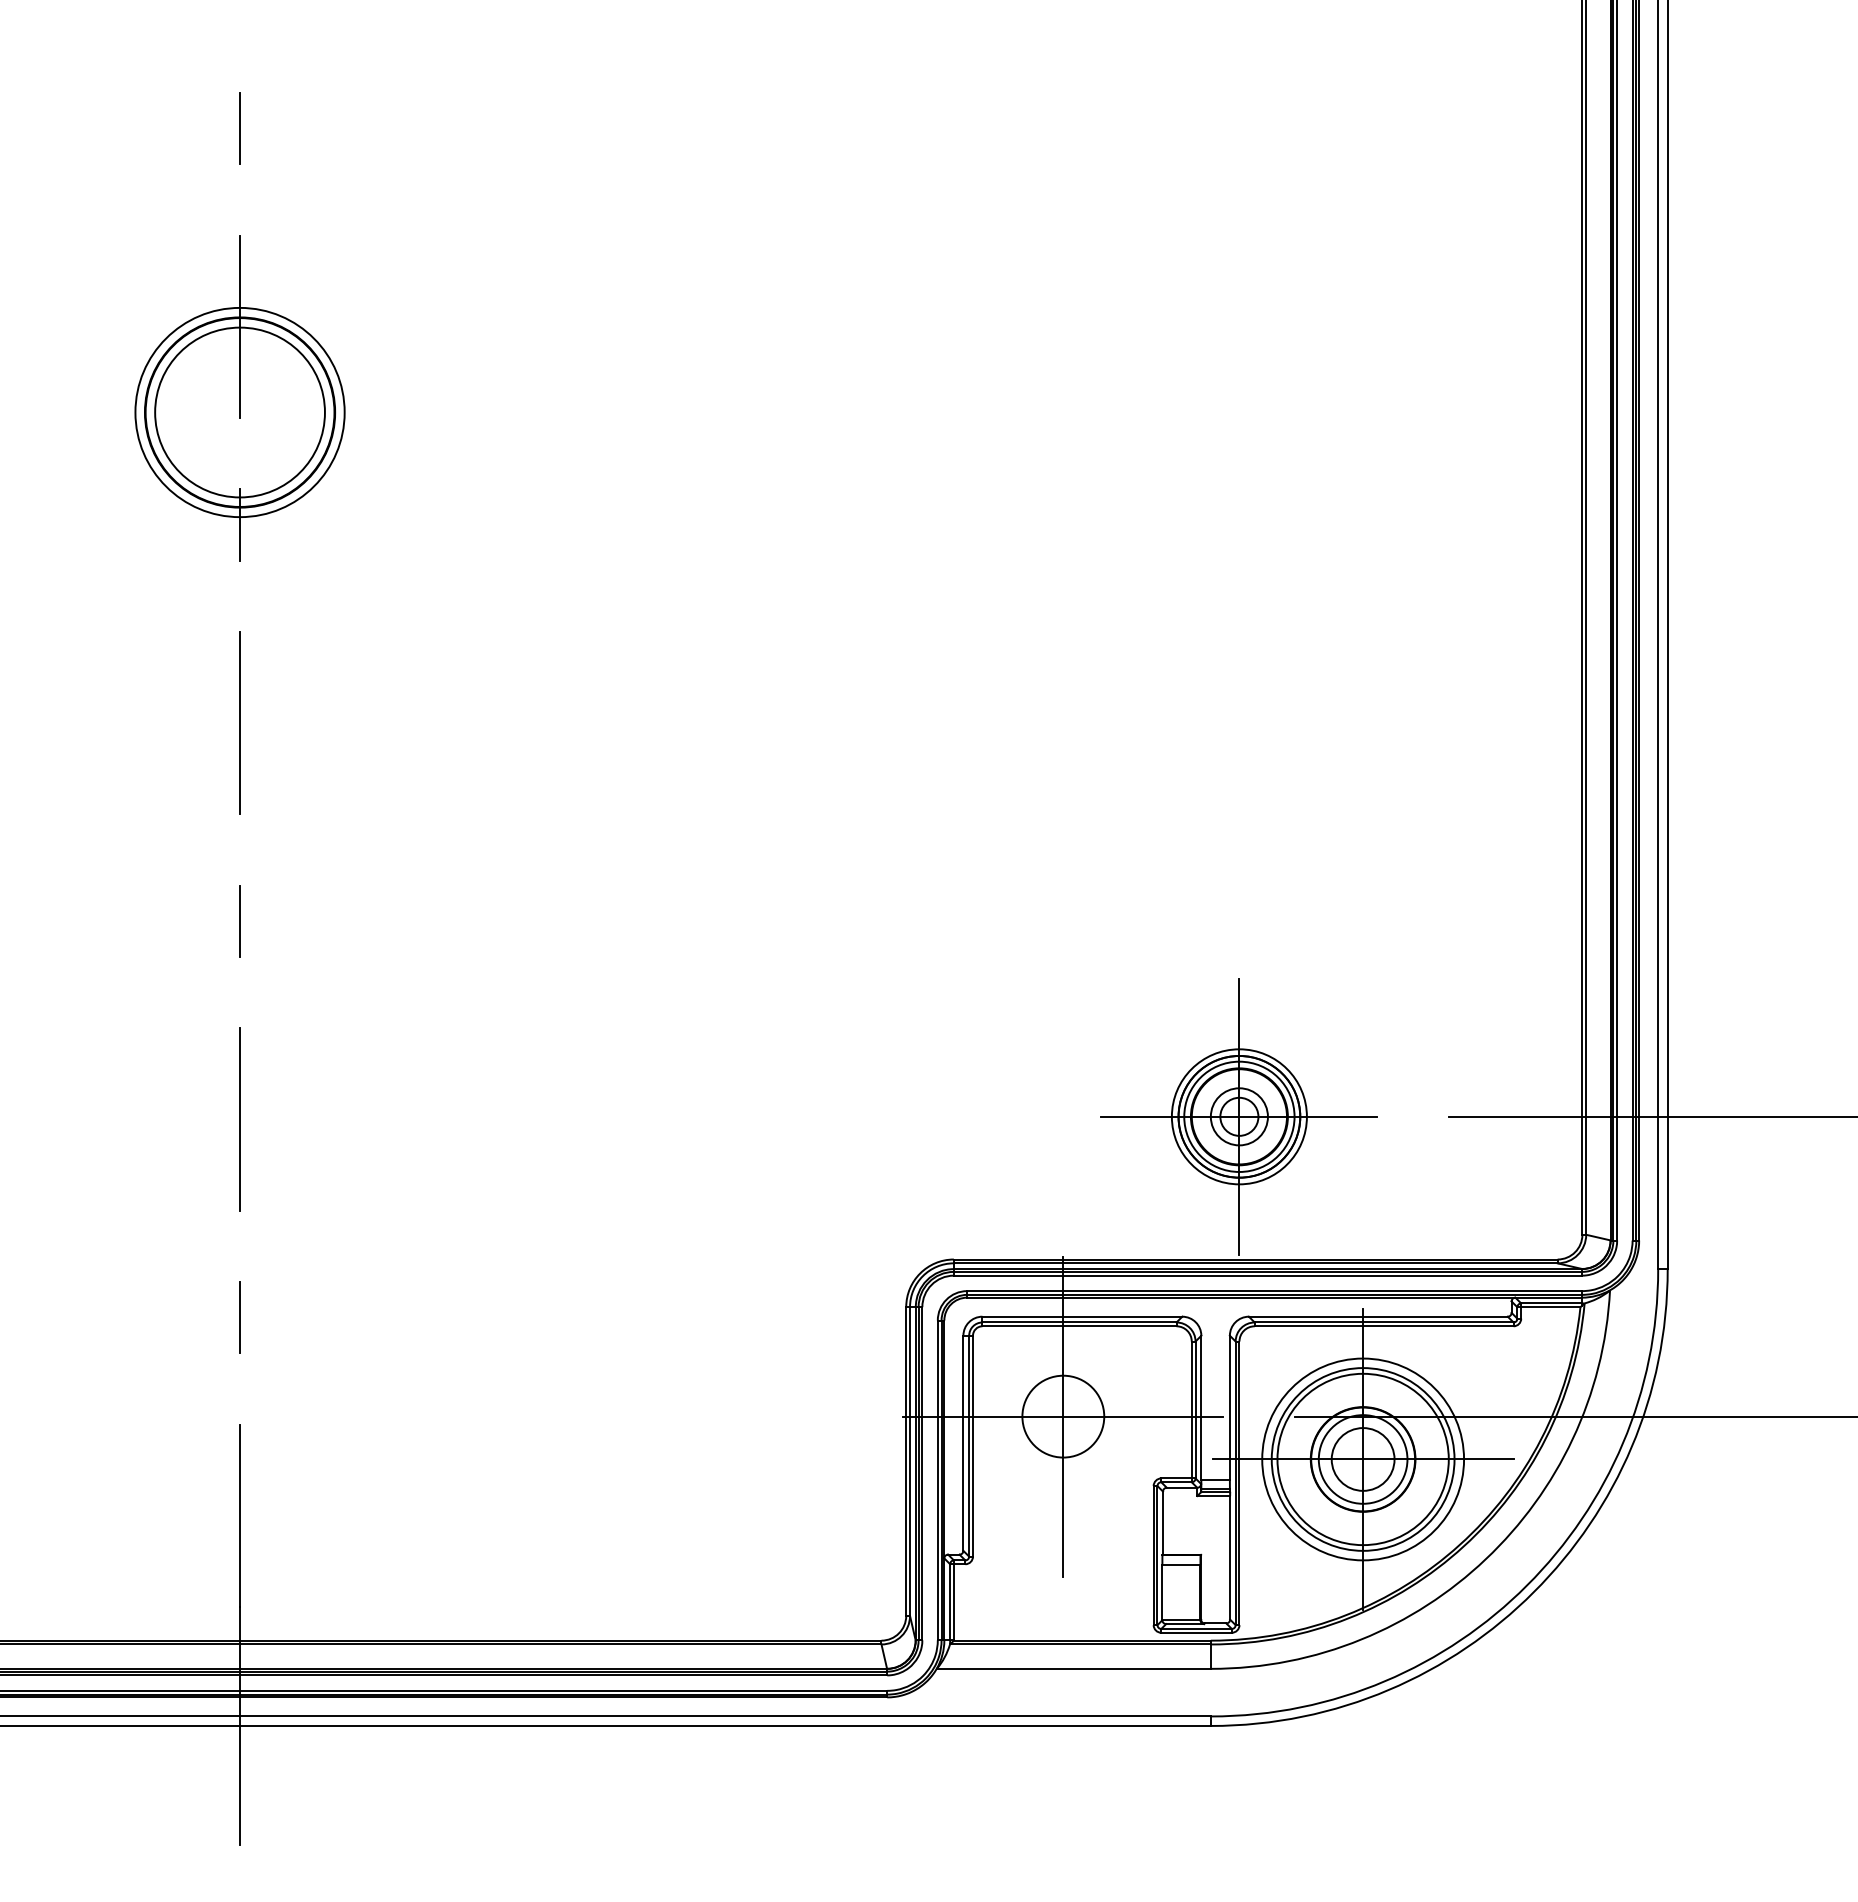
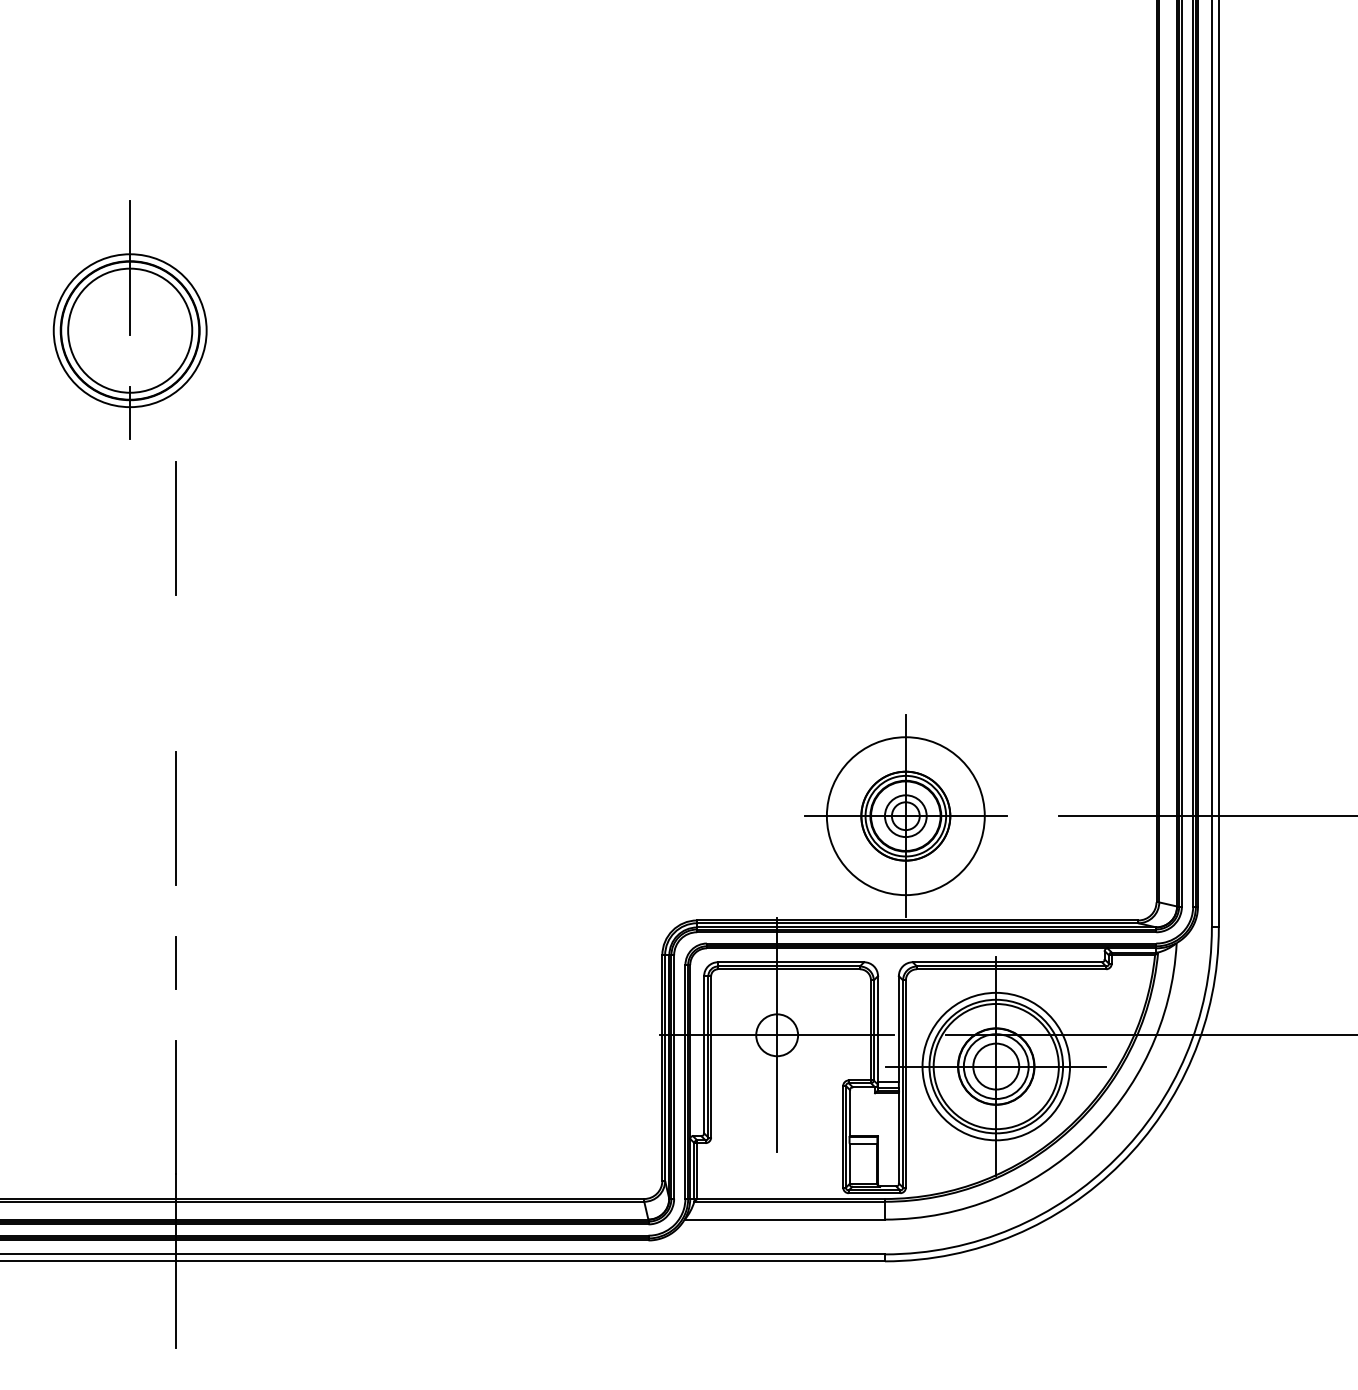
line: (239, 128) -> (175, 93), removed
part: (239, 398) -> (129, 320), moved
line: (240, 920) -> (175, 672), removed
circle: (1238, 1116) -> (905, 815), size x1.6
circle: (1063, 1416) -> (777, 1035), size x0.7

